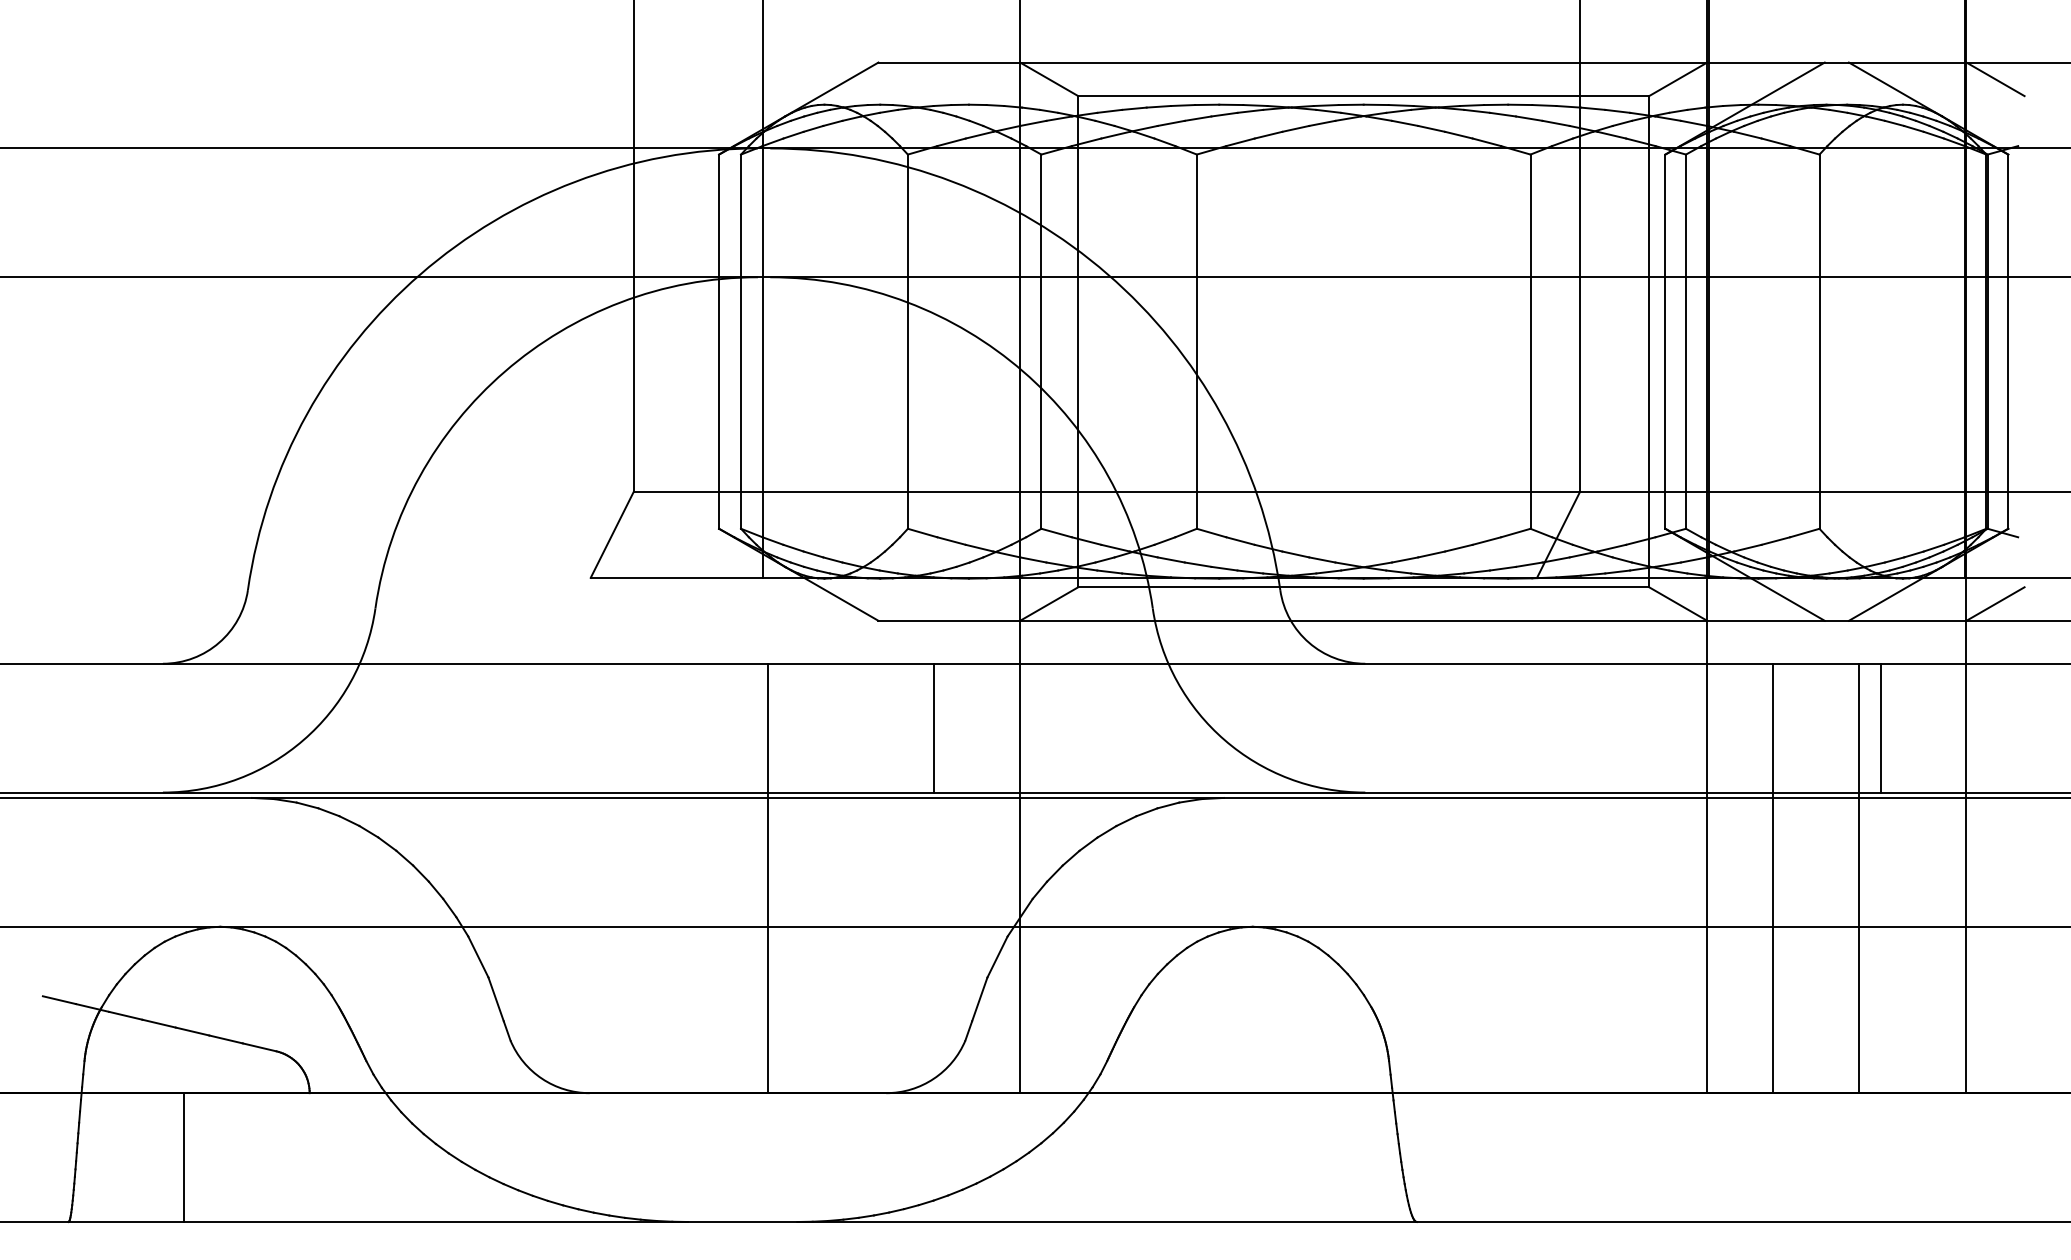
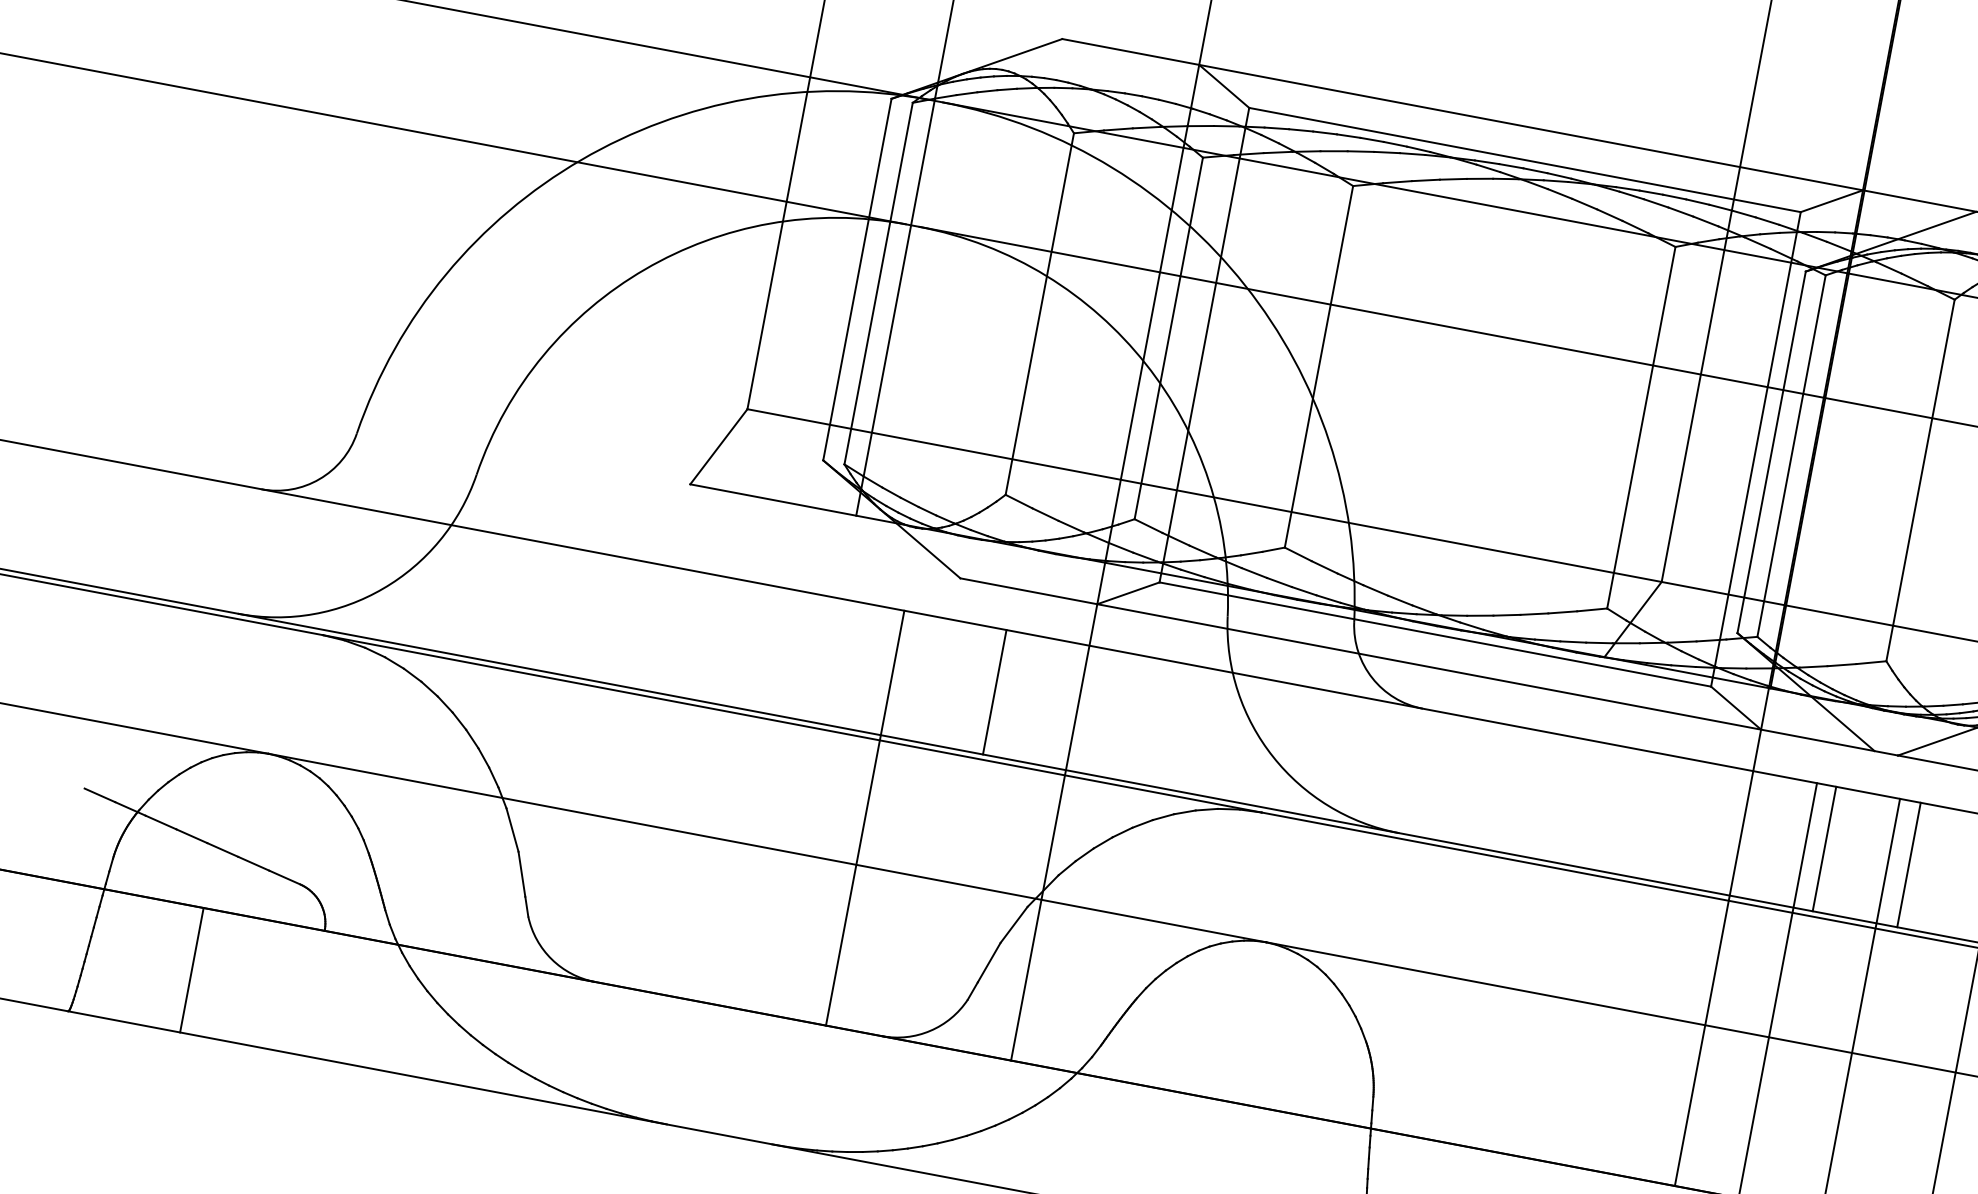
line: (1793, 727) -> (1824, 848), added
line: (767, 878) -> (865, 818), moved

